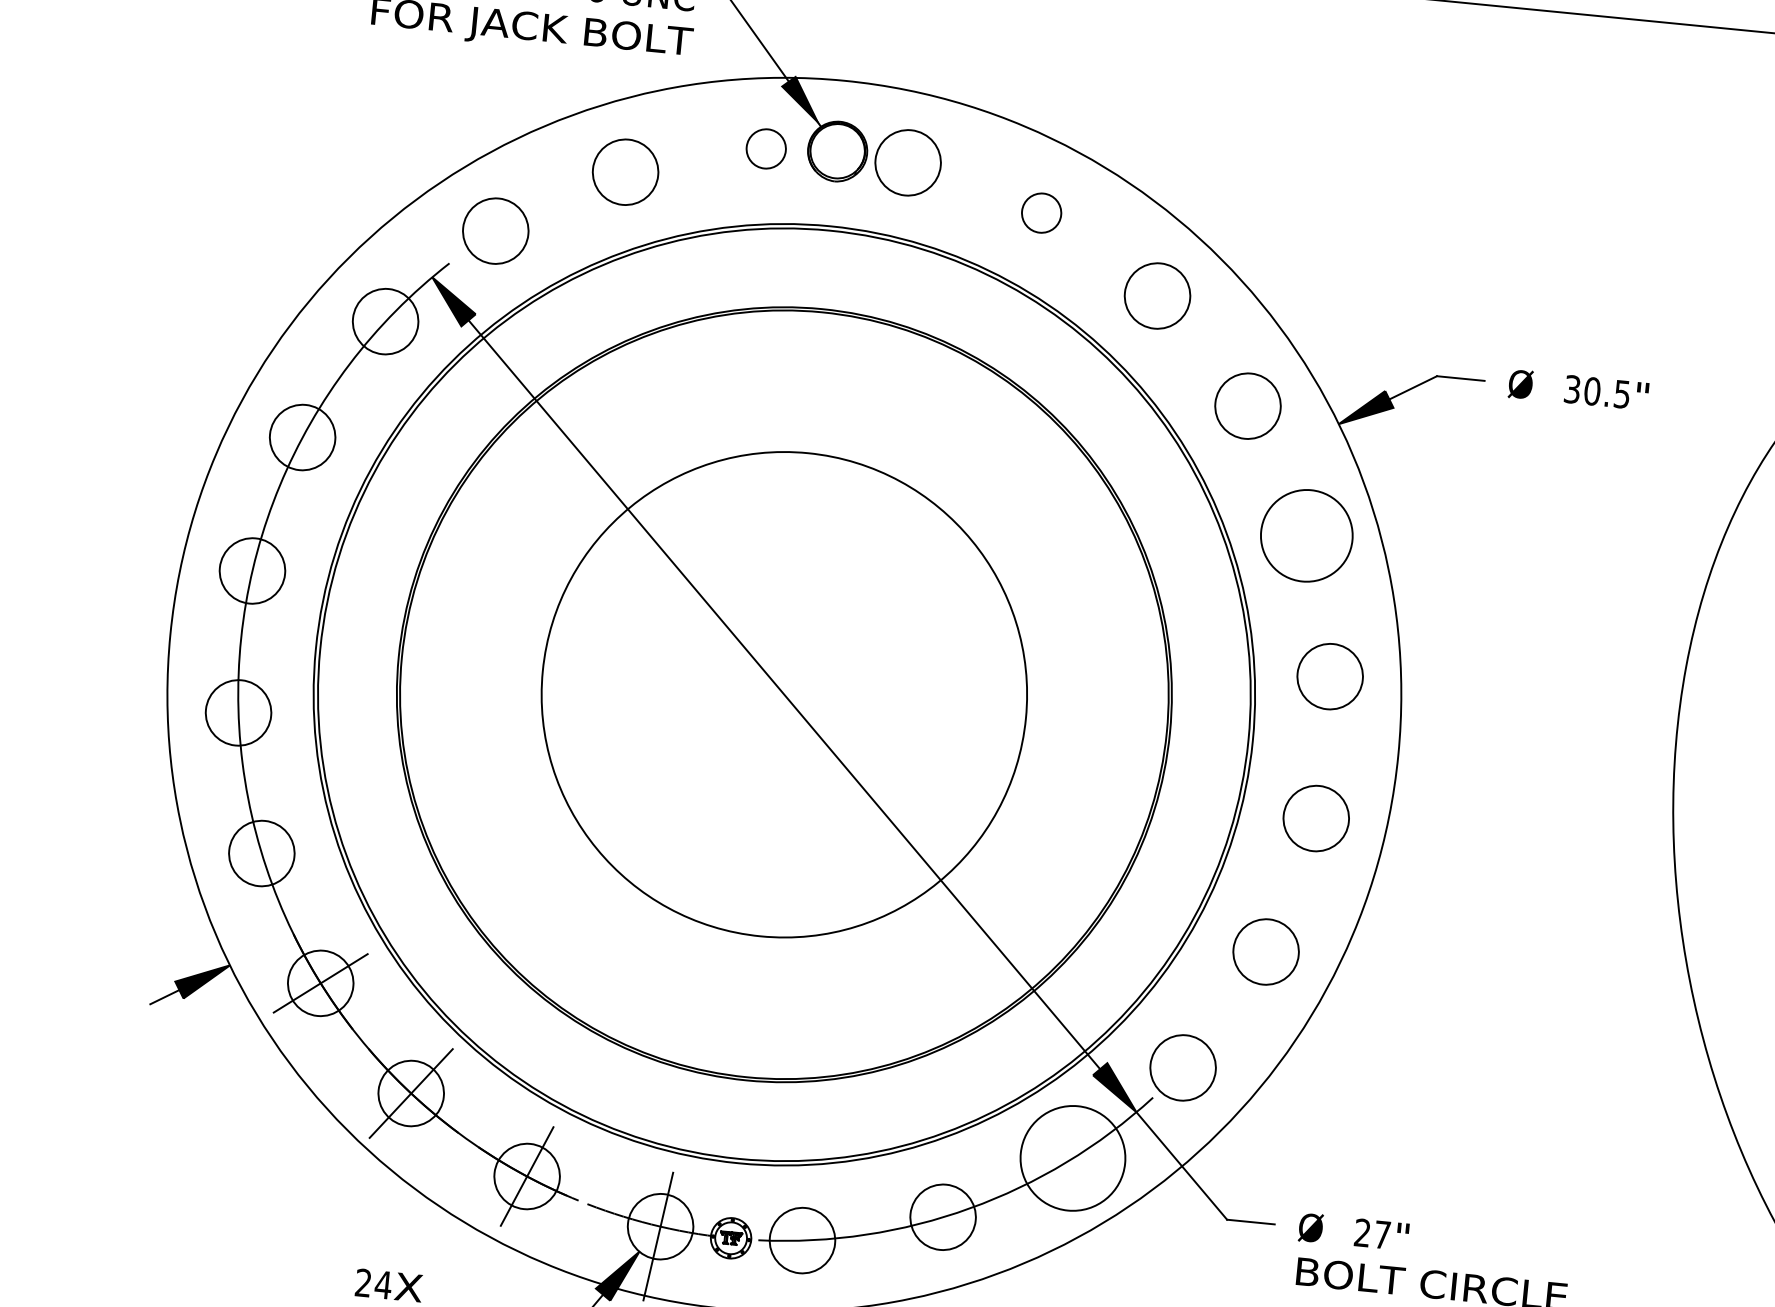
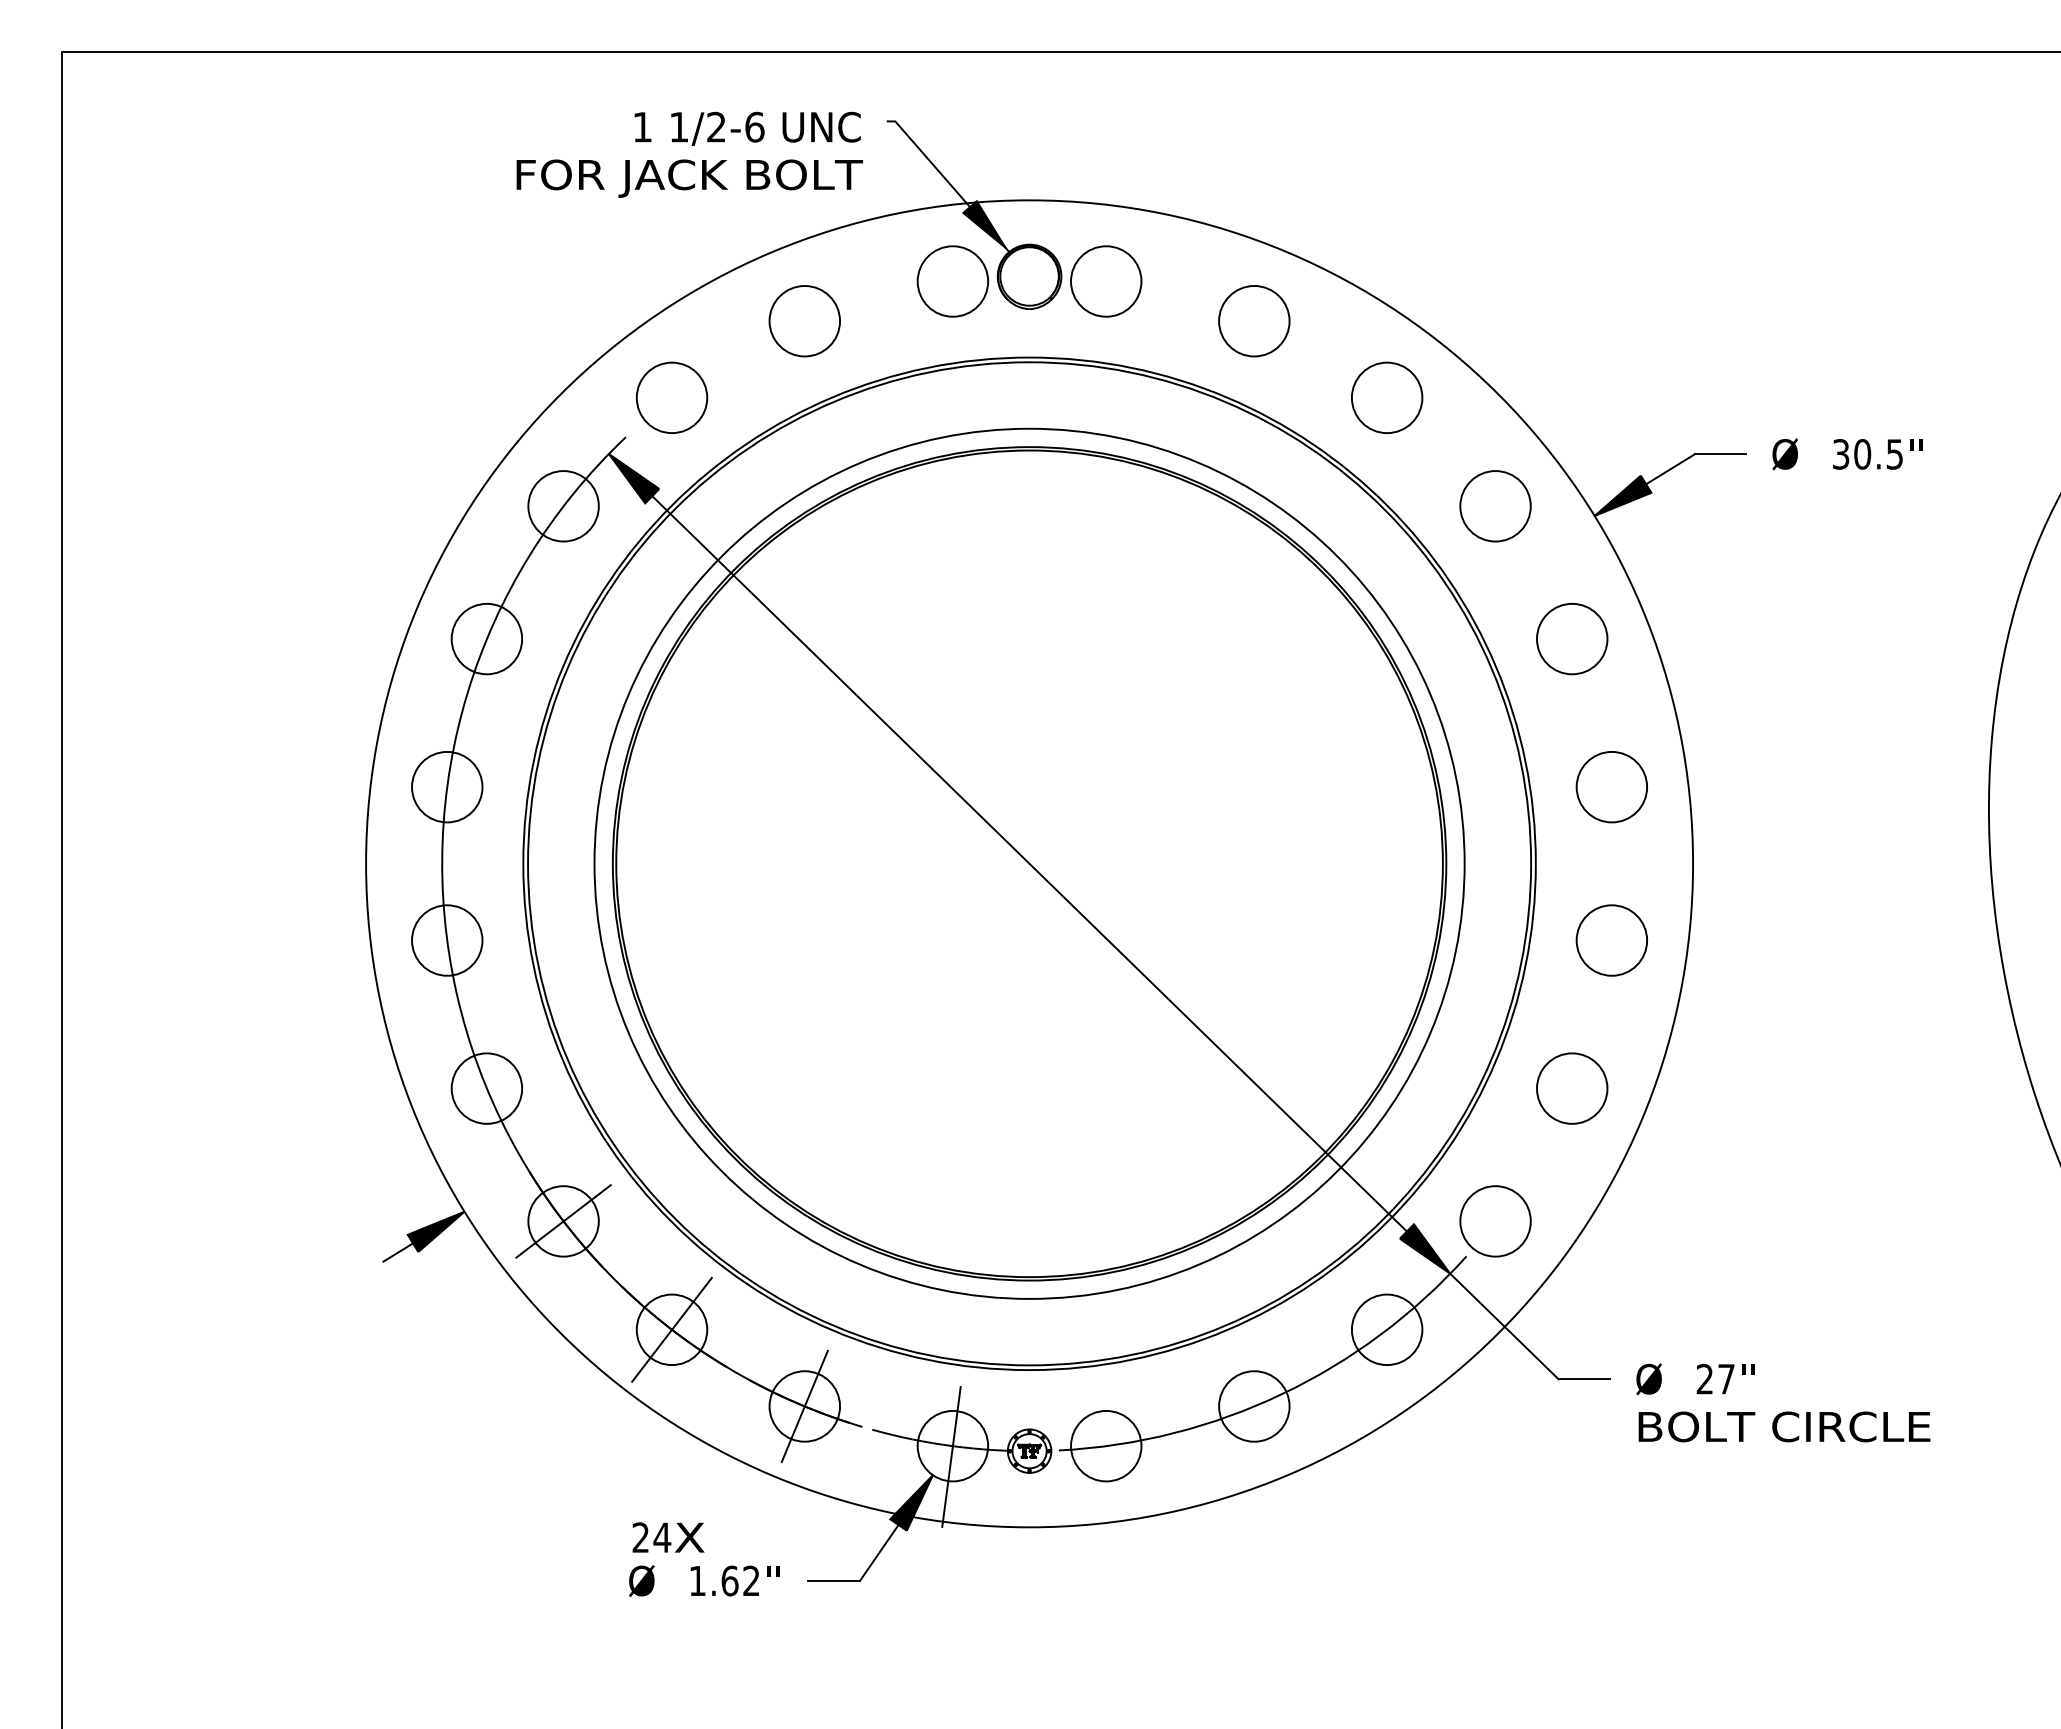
circle: (765, 148) -> (952, 281), size x1.67
circle: (1041, 213) -> (1254, 321), size x1.67
circle: (1307, 536) -> (1572, 639), size x0.71
circle: (784, 694) -> (1029, 863), size x1.67
circle: (1072, 1158) -> (1386, 1329), size x0.62

